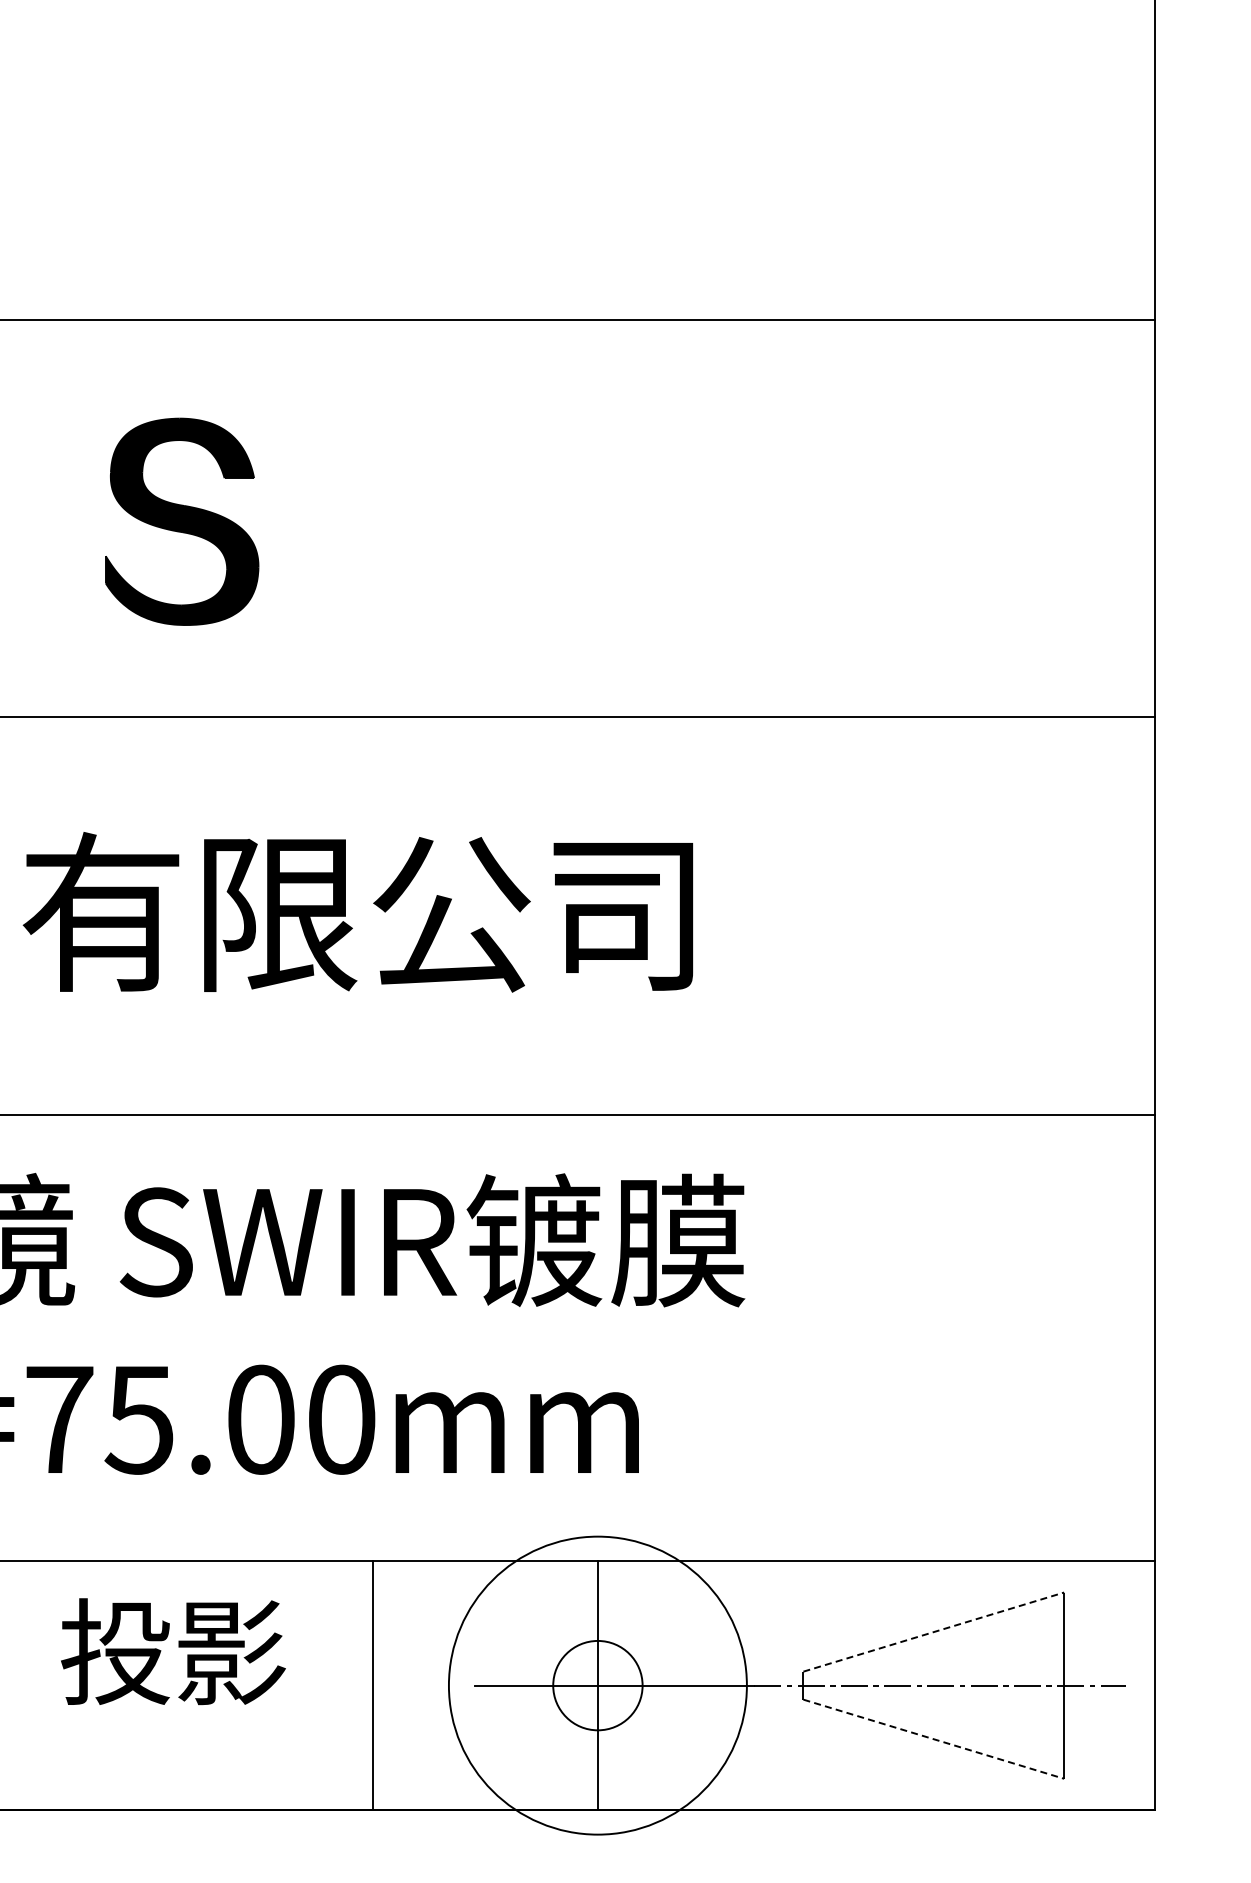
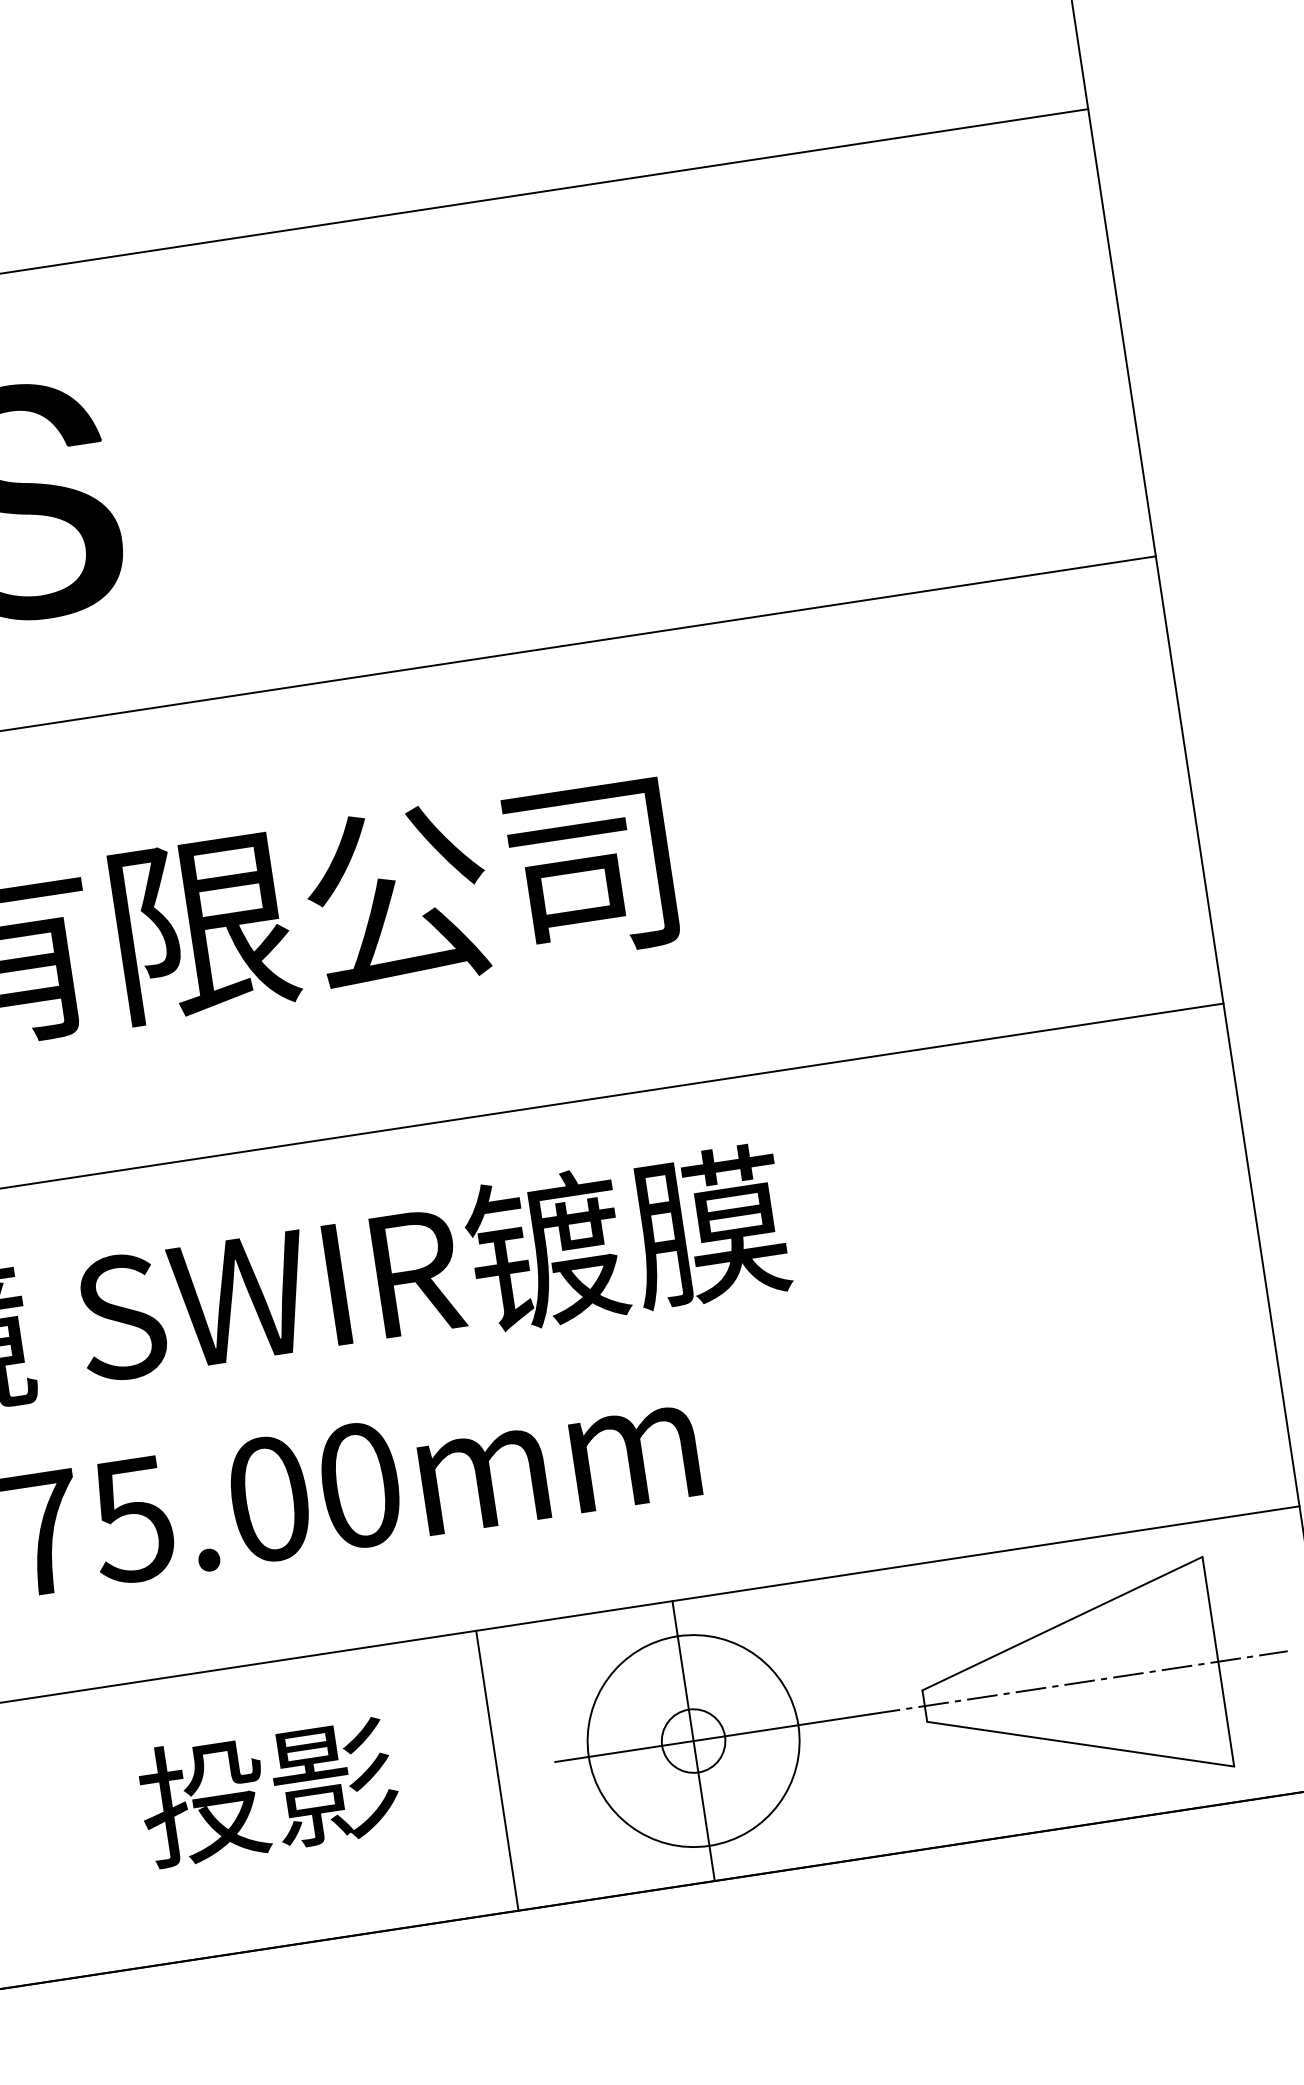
line: (934, 1631) -> (1063, 1622), dashed -> solid
text: (173, 1651) -> (269, 1791), moved
line: (372, 1685) -> (497, 1770), moved
circle: (597, 1685) -> (693, 1740), size x0.62
circle: (597, 1685) -> (693, 1740), size x0.62
line: (934, 1739) -> (1081, 1744), dashed -> solid

